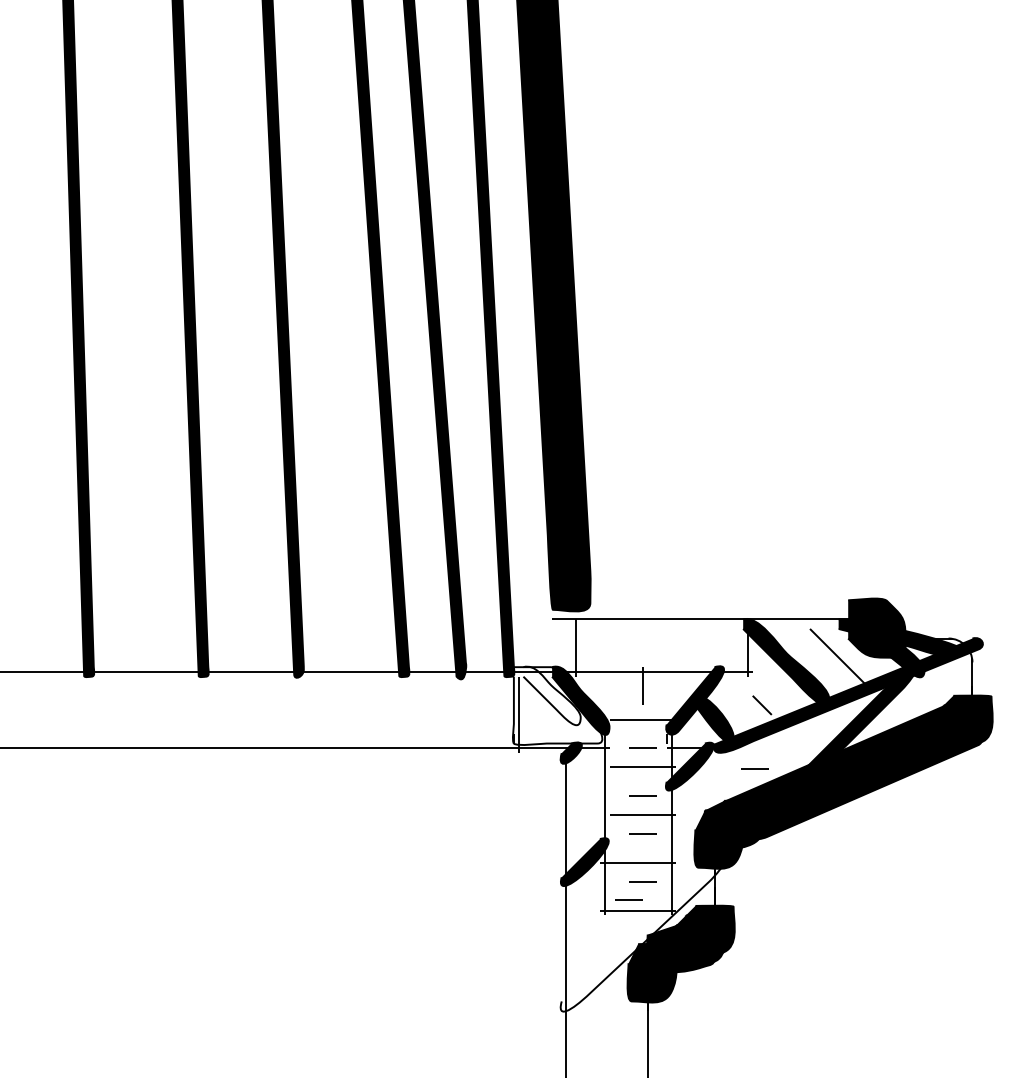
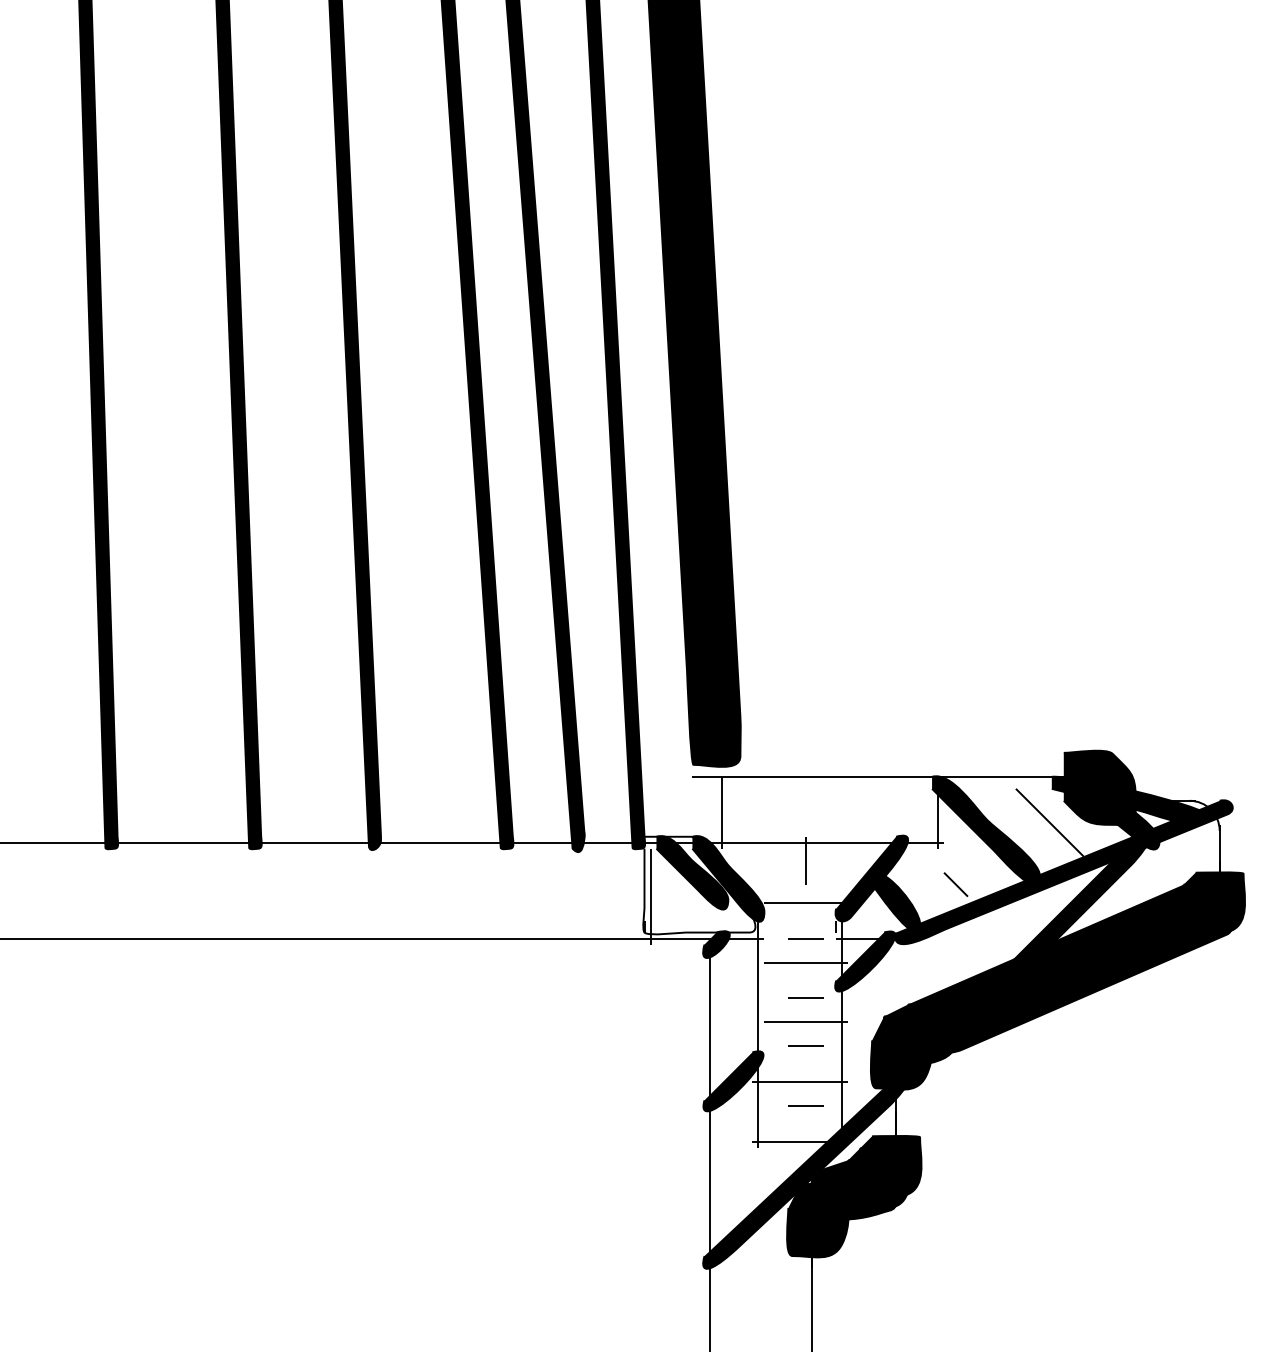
fill: (551, 695) -> (691, 872), added
line: (754, 768) -> (946, 963), removed
line: (628, 899) -> (788, 1128), removed
fill: (642, 934) -> (805, 1172), added

